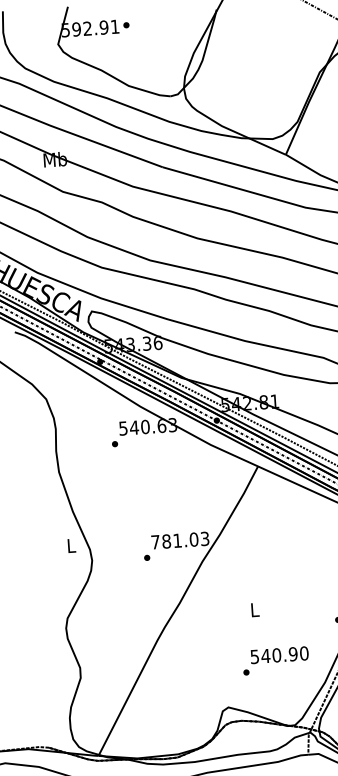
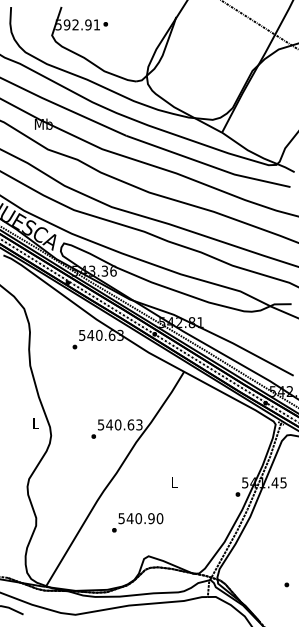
text: (175, 540) -> (116, 424), 781.03 -> 540.63
text: (275, 660) -> (137, 522), moved

